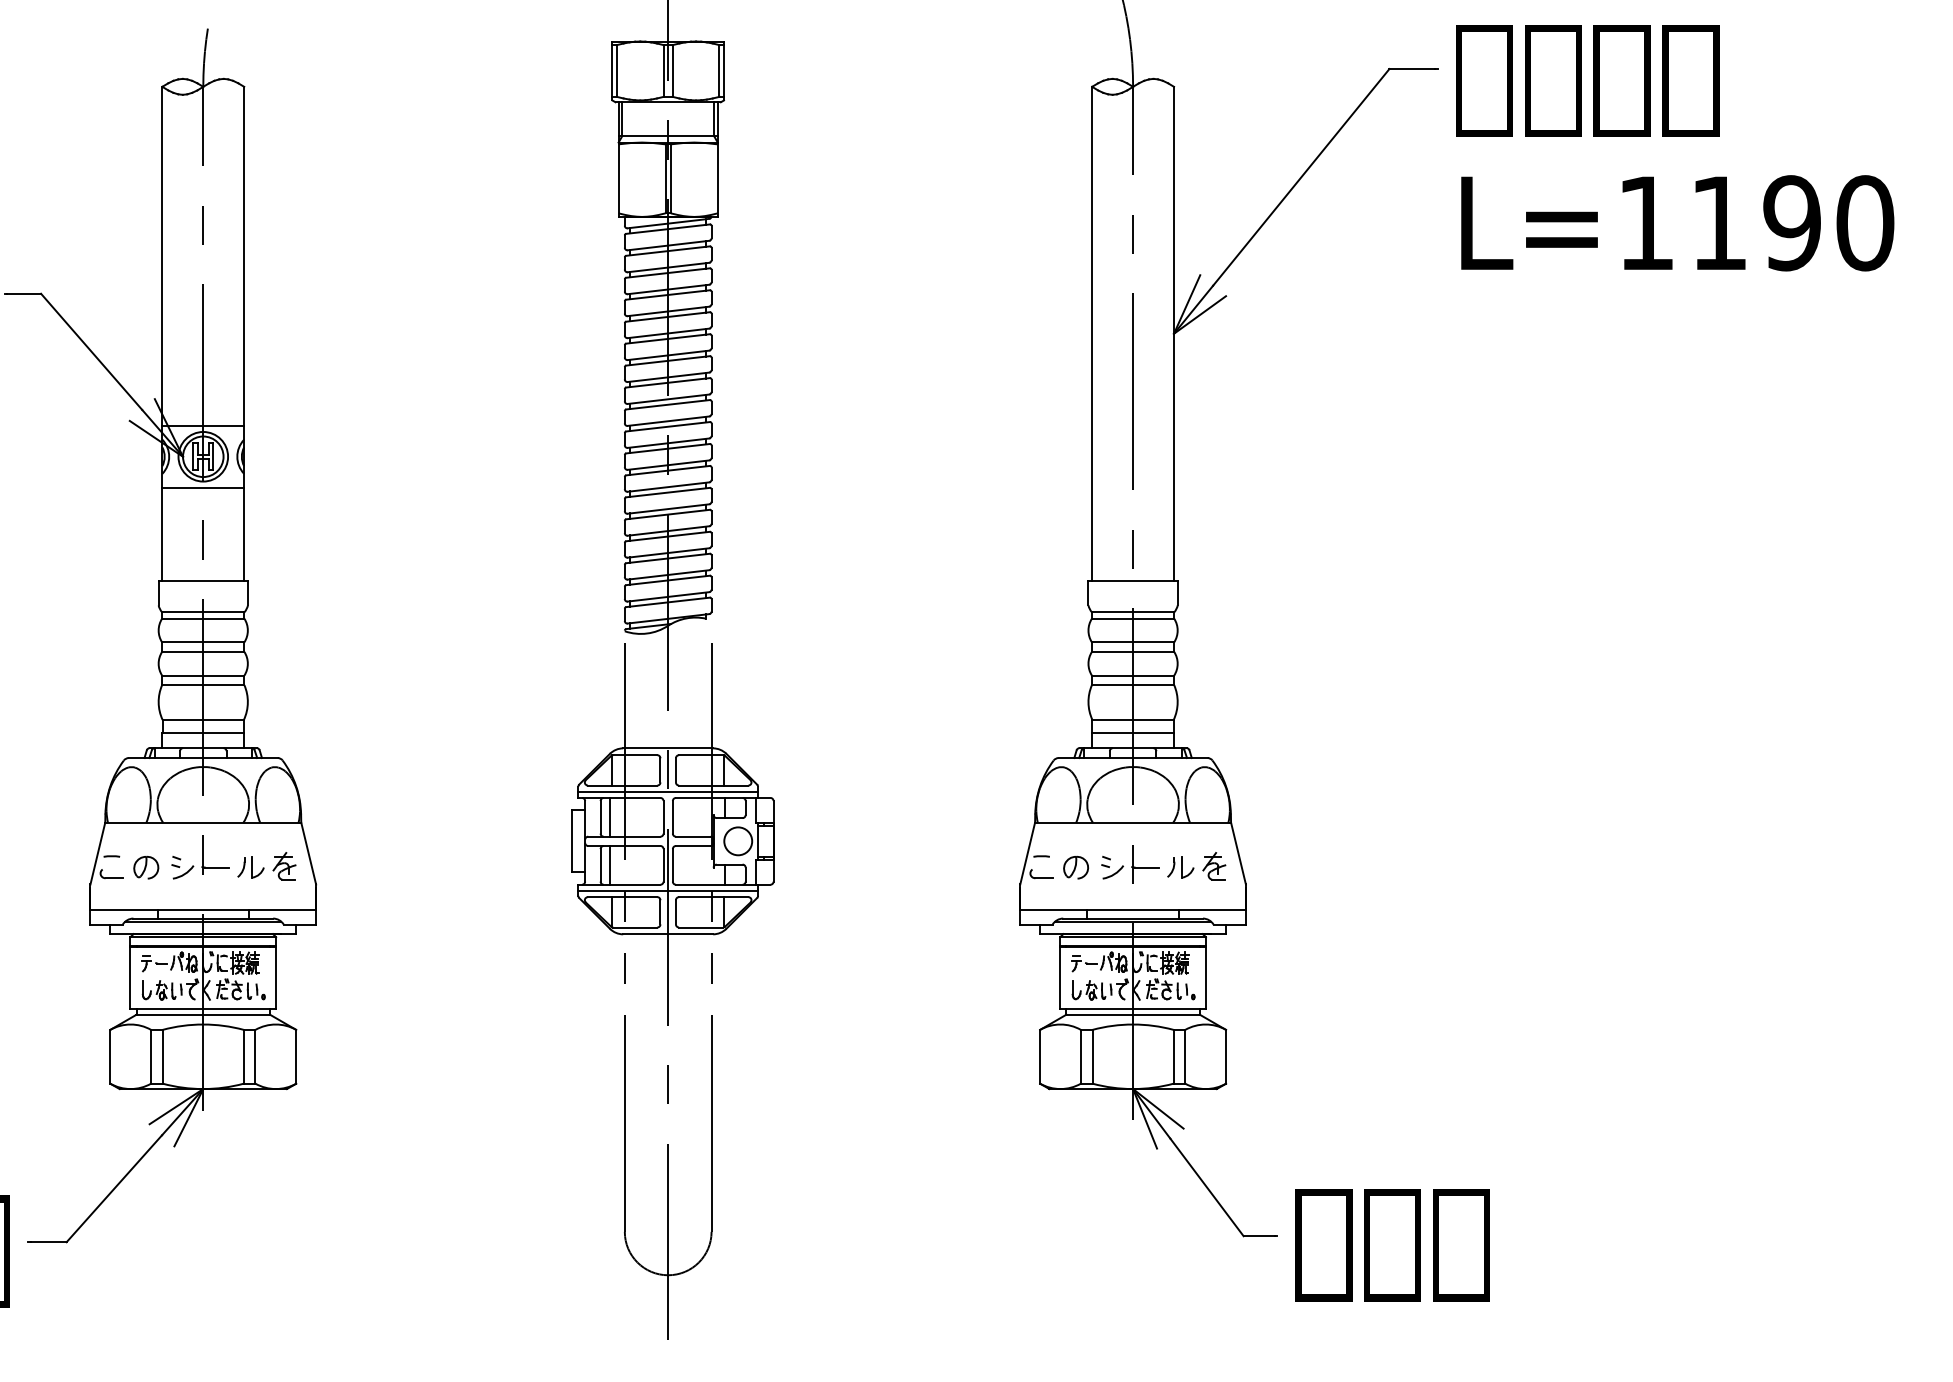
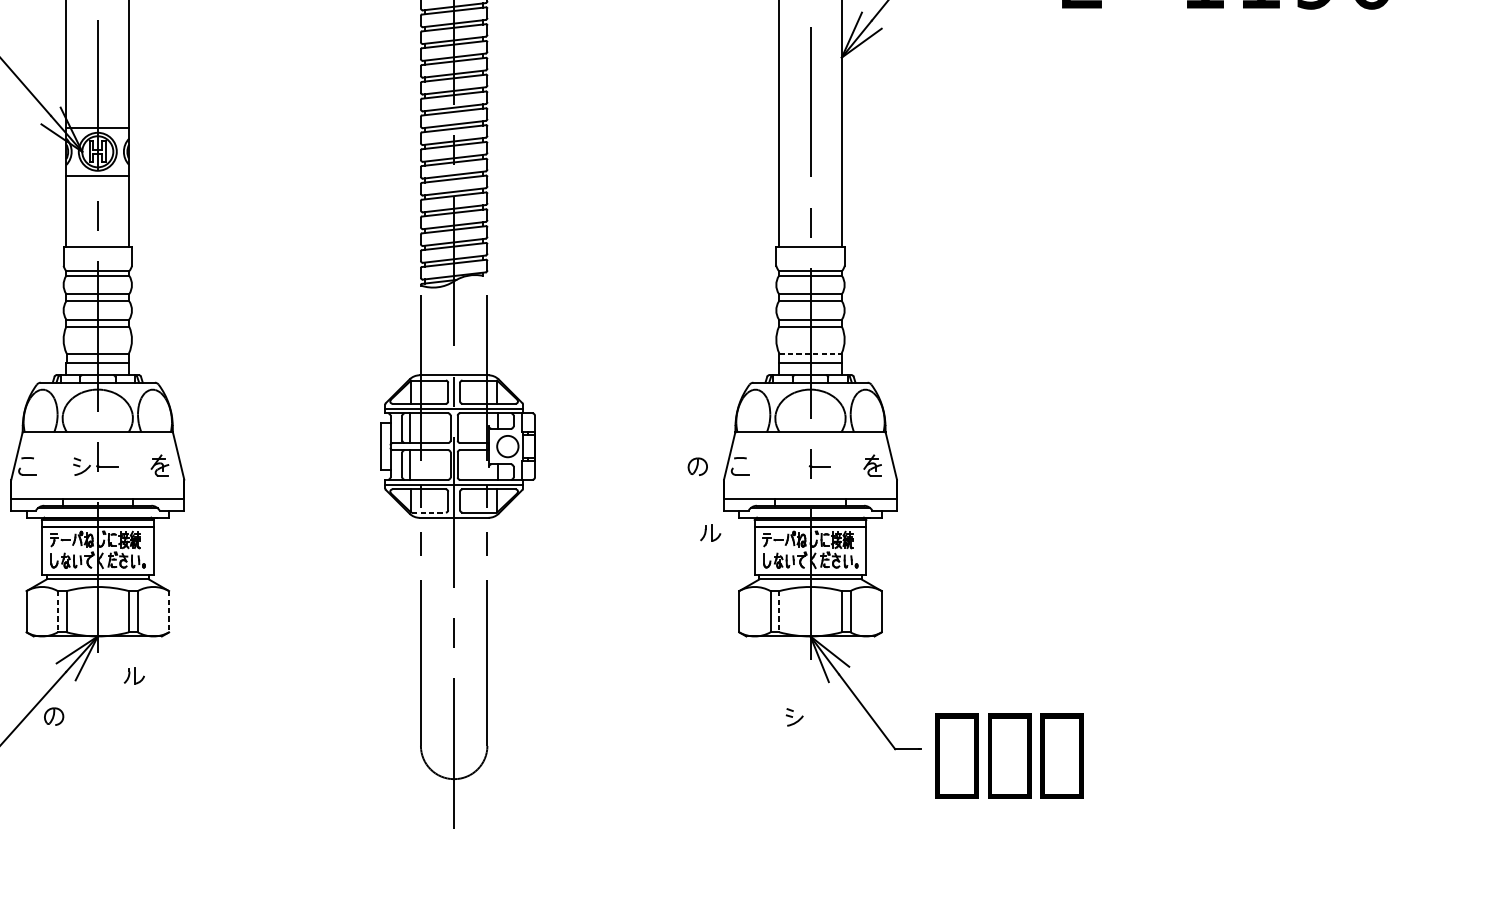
line: (1133, 719) -> (810, 353), solid -> dashed
part: (146, 867) -> (54, 716), moved
part: (250, 867) -> (133, 675), moved
part: (1076, 867) -> (698, 466), moved
part: (1112, 867) -> (794, 717), moved
part: (1180, 867) -> (710, 533), moved
line: (635, 927) -> (429, 512), solid -> dashed
line: (151, 1056) -> (58, 611), solid -> dashed
line: (296, 1056) -> (169, 611), solid -> dashed
line: (1092, 1056) -> (779, 611), solid -> dashed

